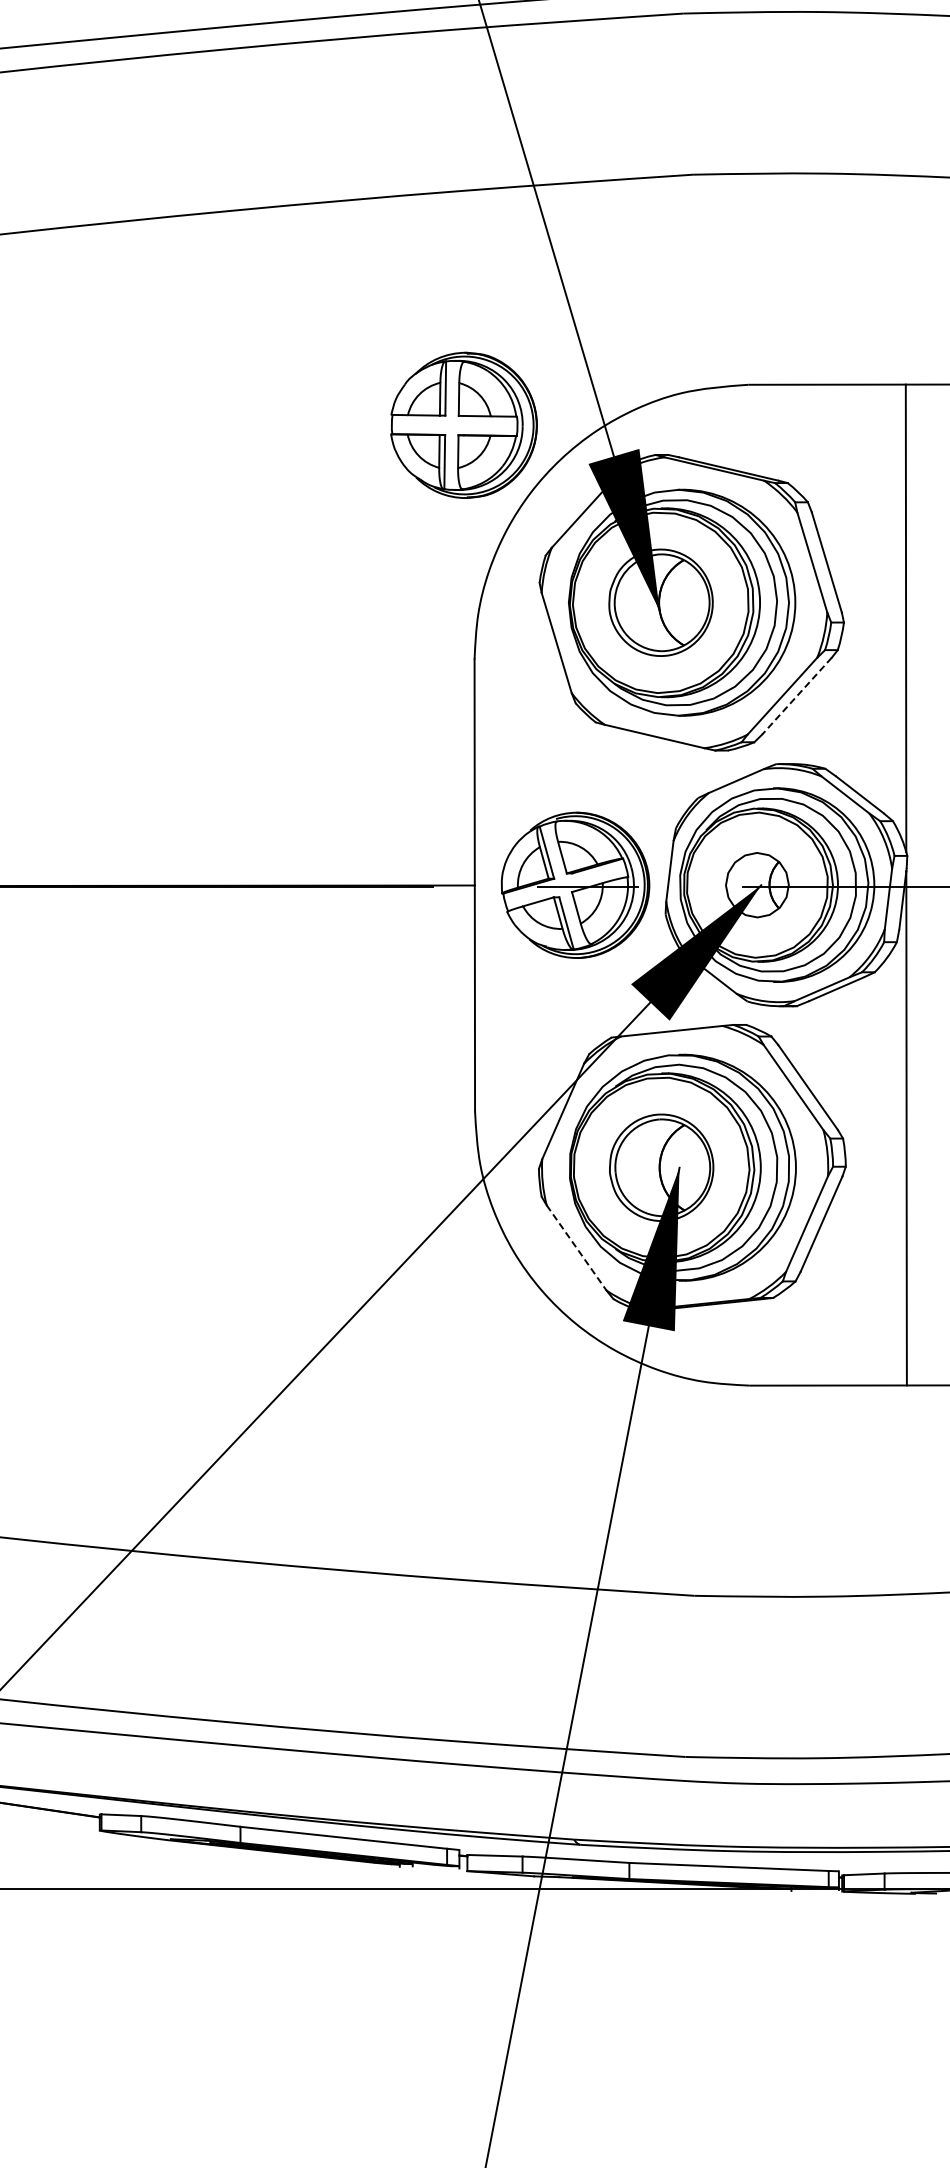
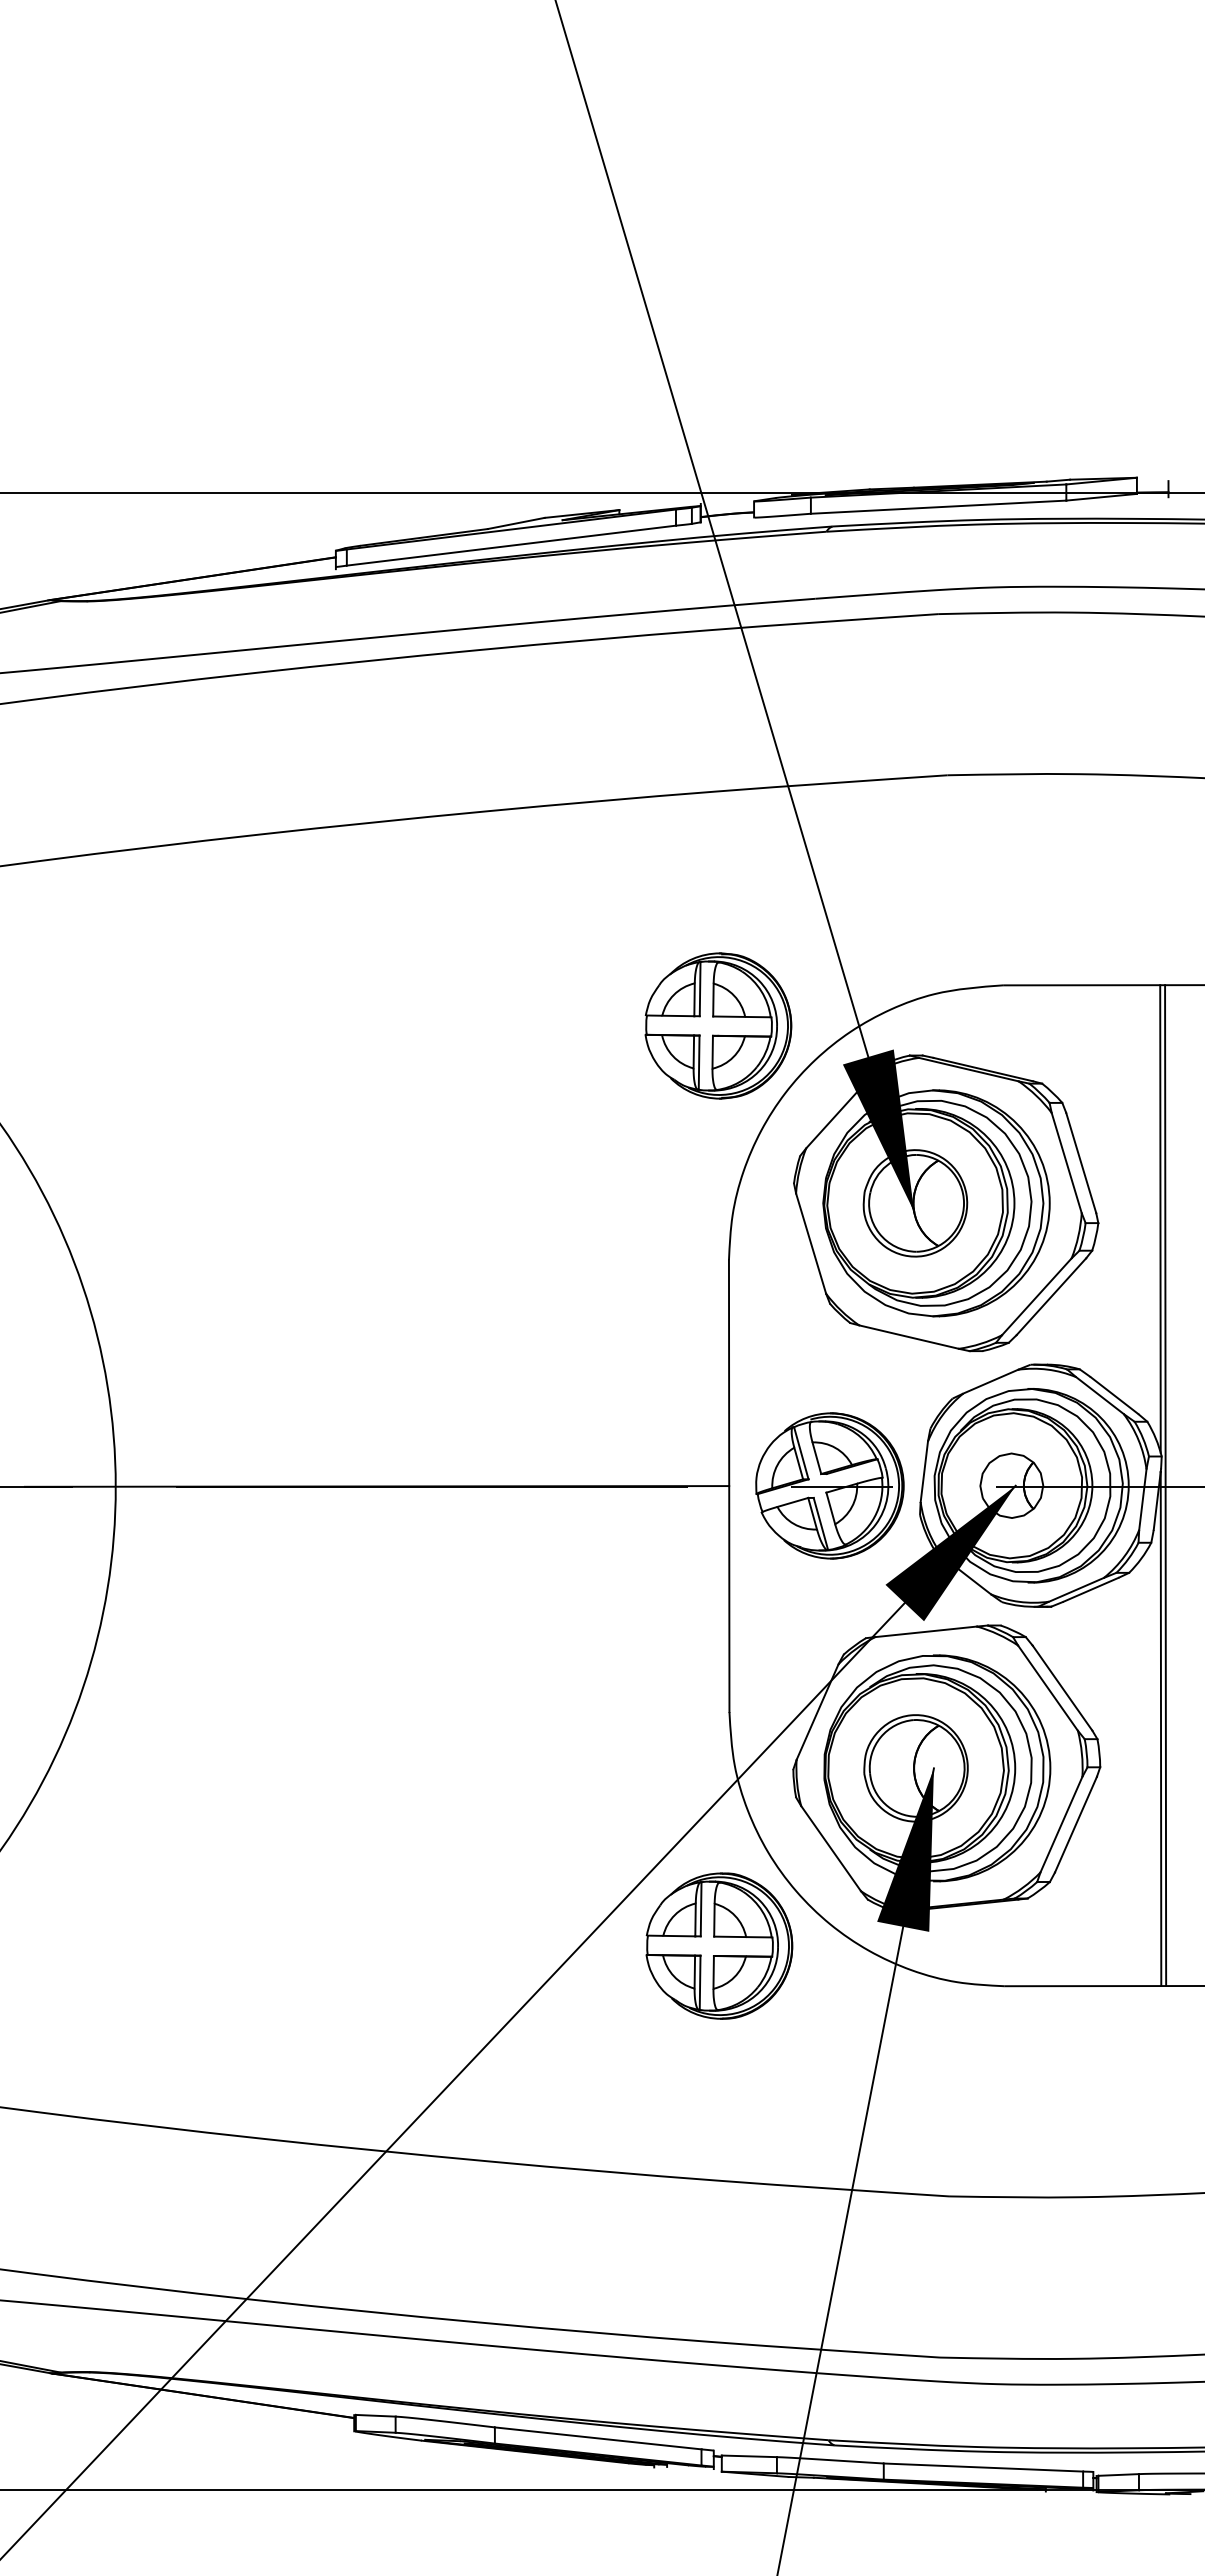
line: (797, 695) -> (1051, 1296), dashed -> solid
line: (911, 884) -> (1165, 1485), added
line: (577, 1247) -> (831, 1848), dashed -> solid
part: (465, 1344) -> (719, 1945), added

